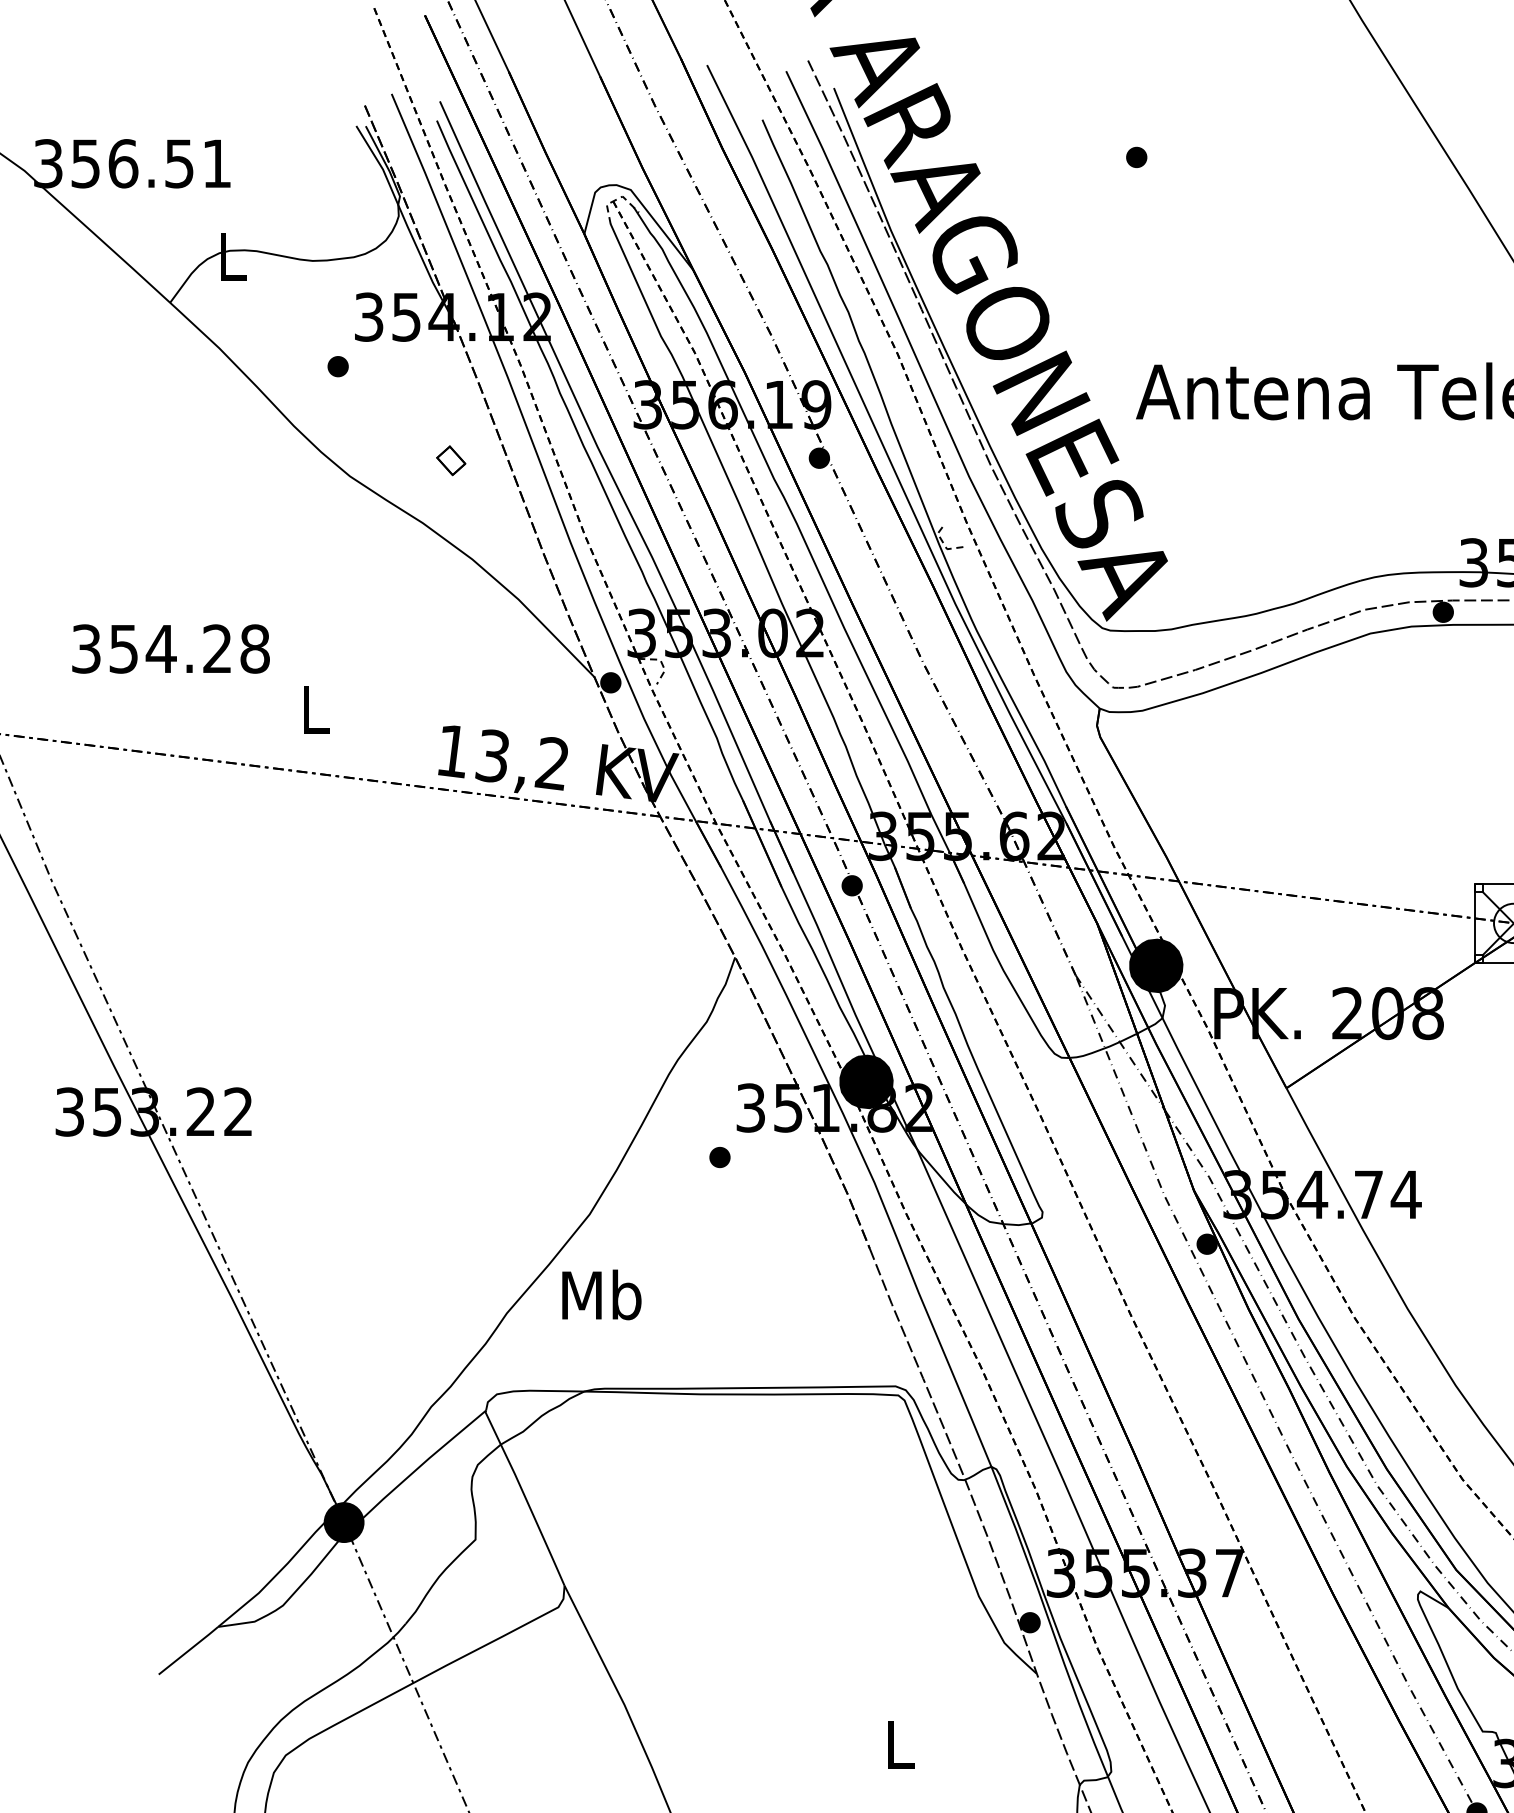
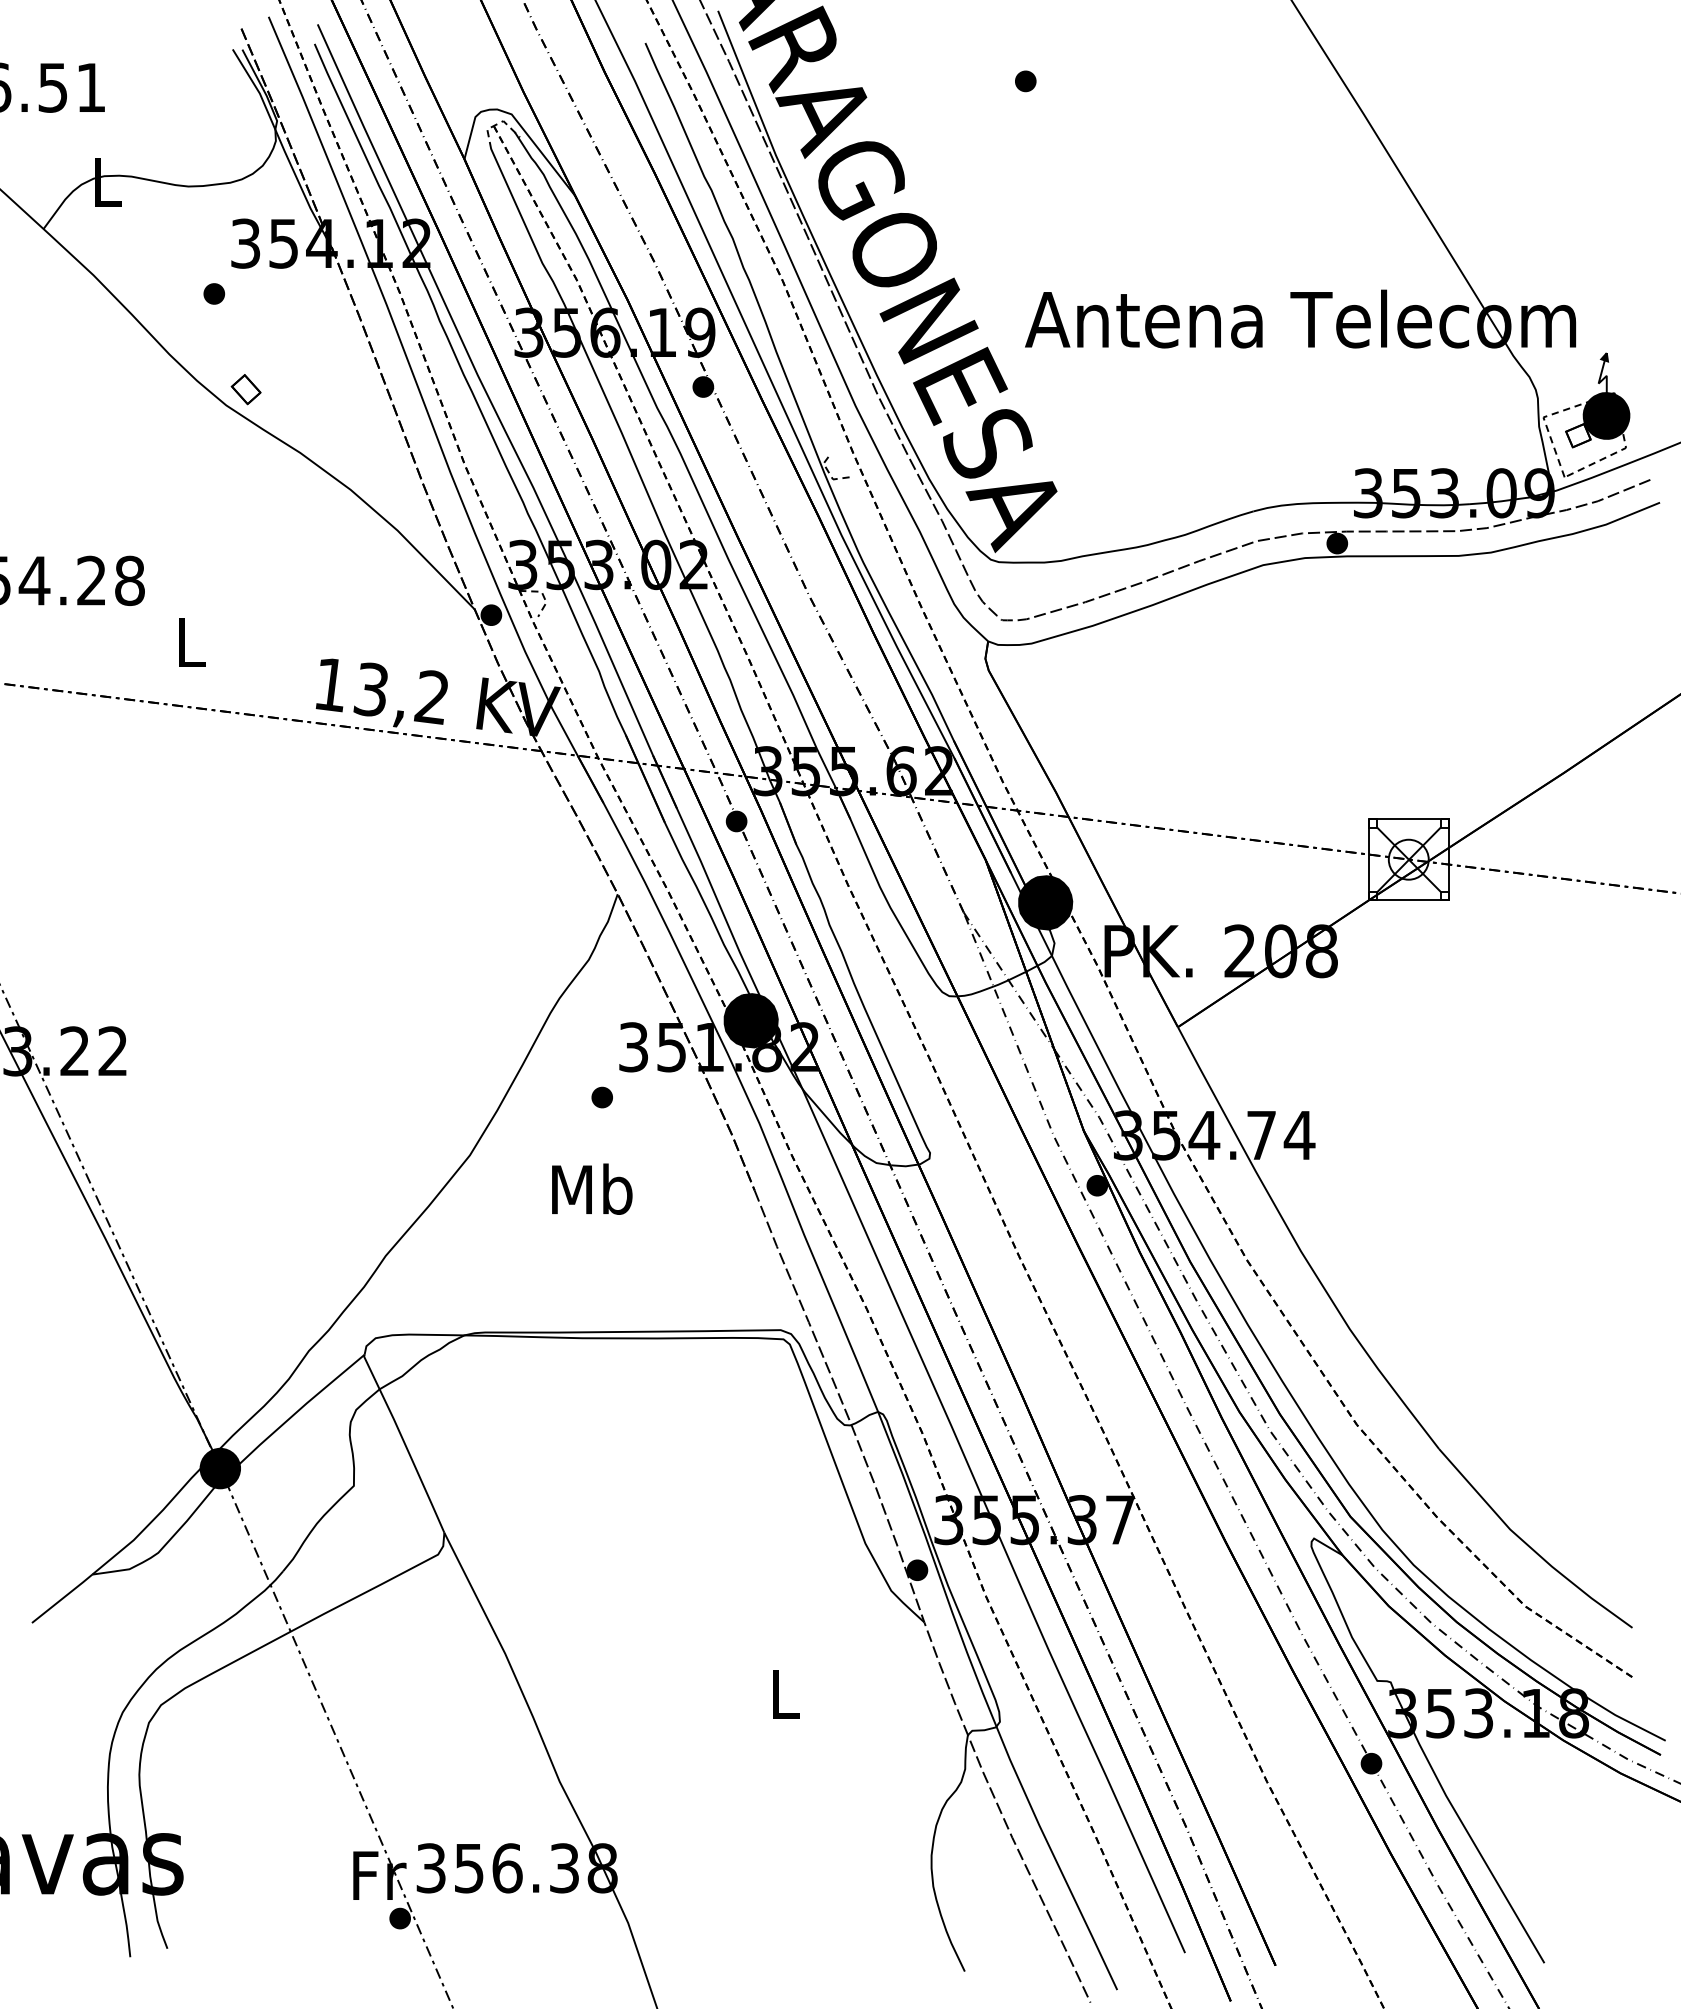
part: (450, 460) -> (245, 389), moved
text: (602, 1294) -> (592, 1188), moved

